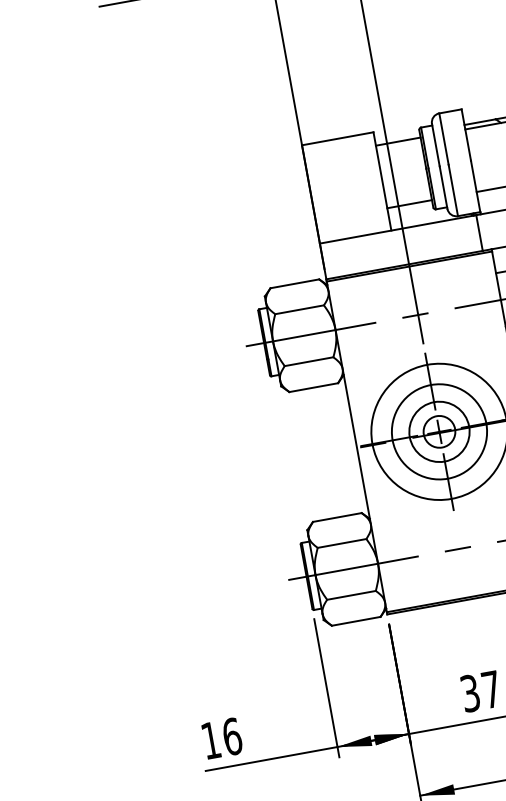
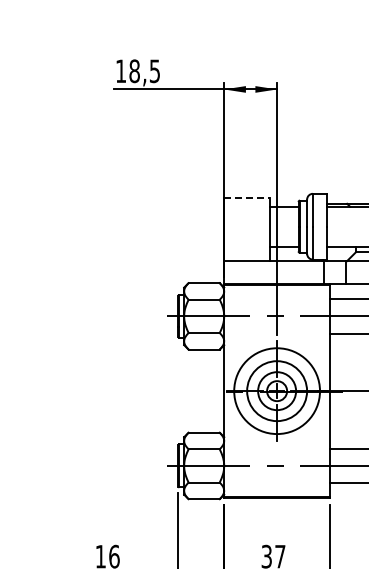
line: (338, 139) -> (247, 198), solid -> dashed

